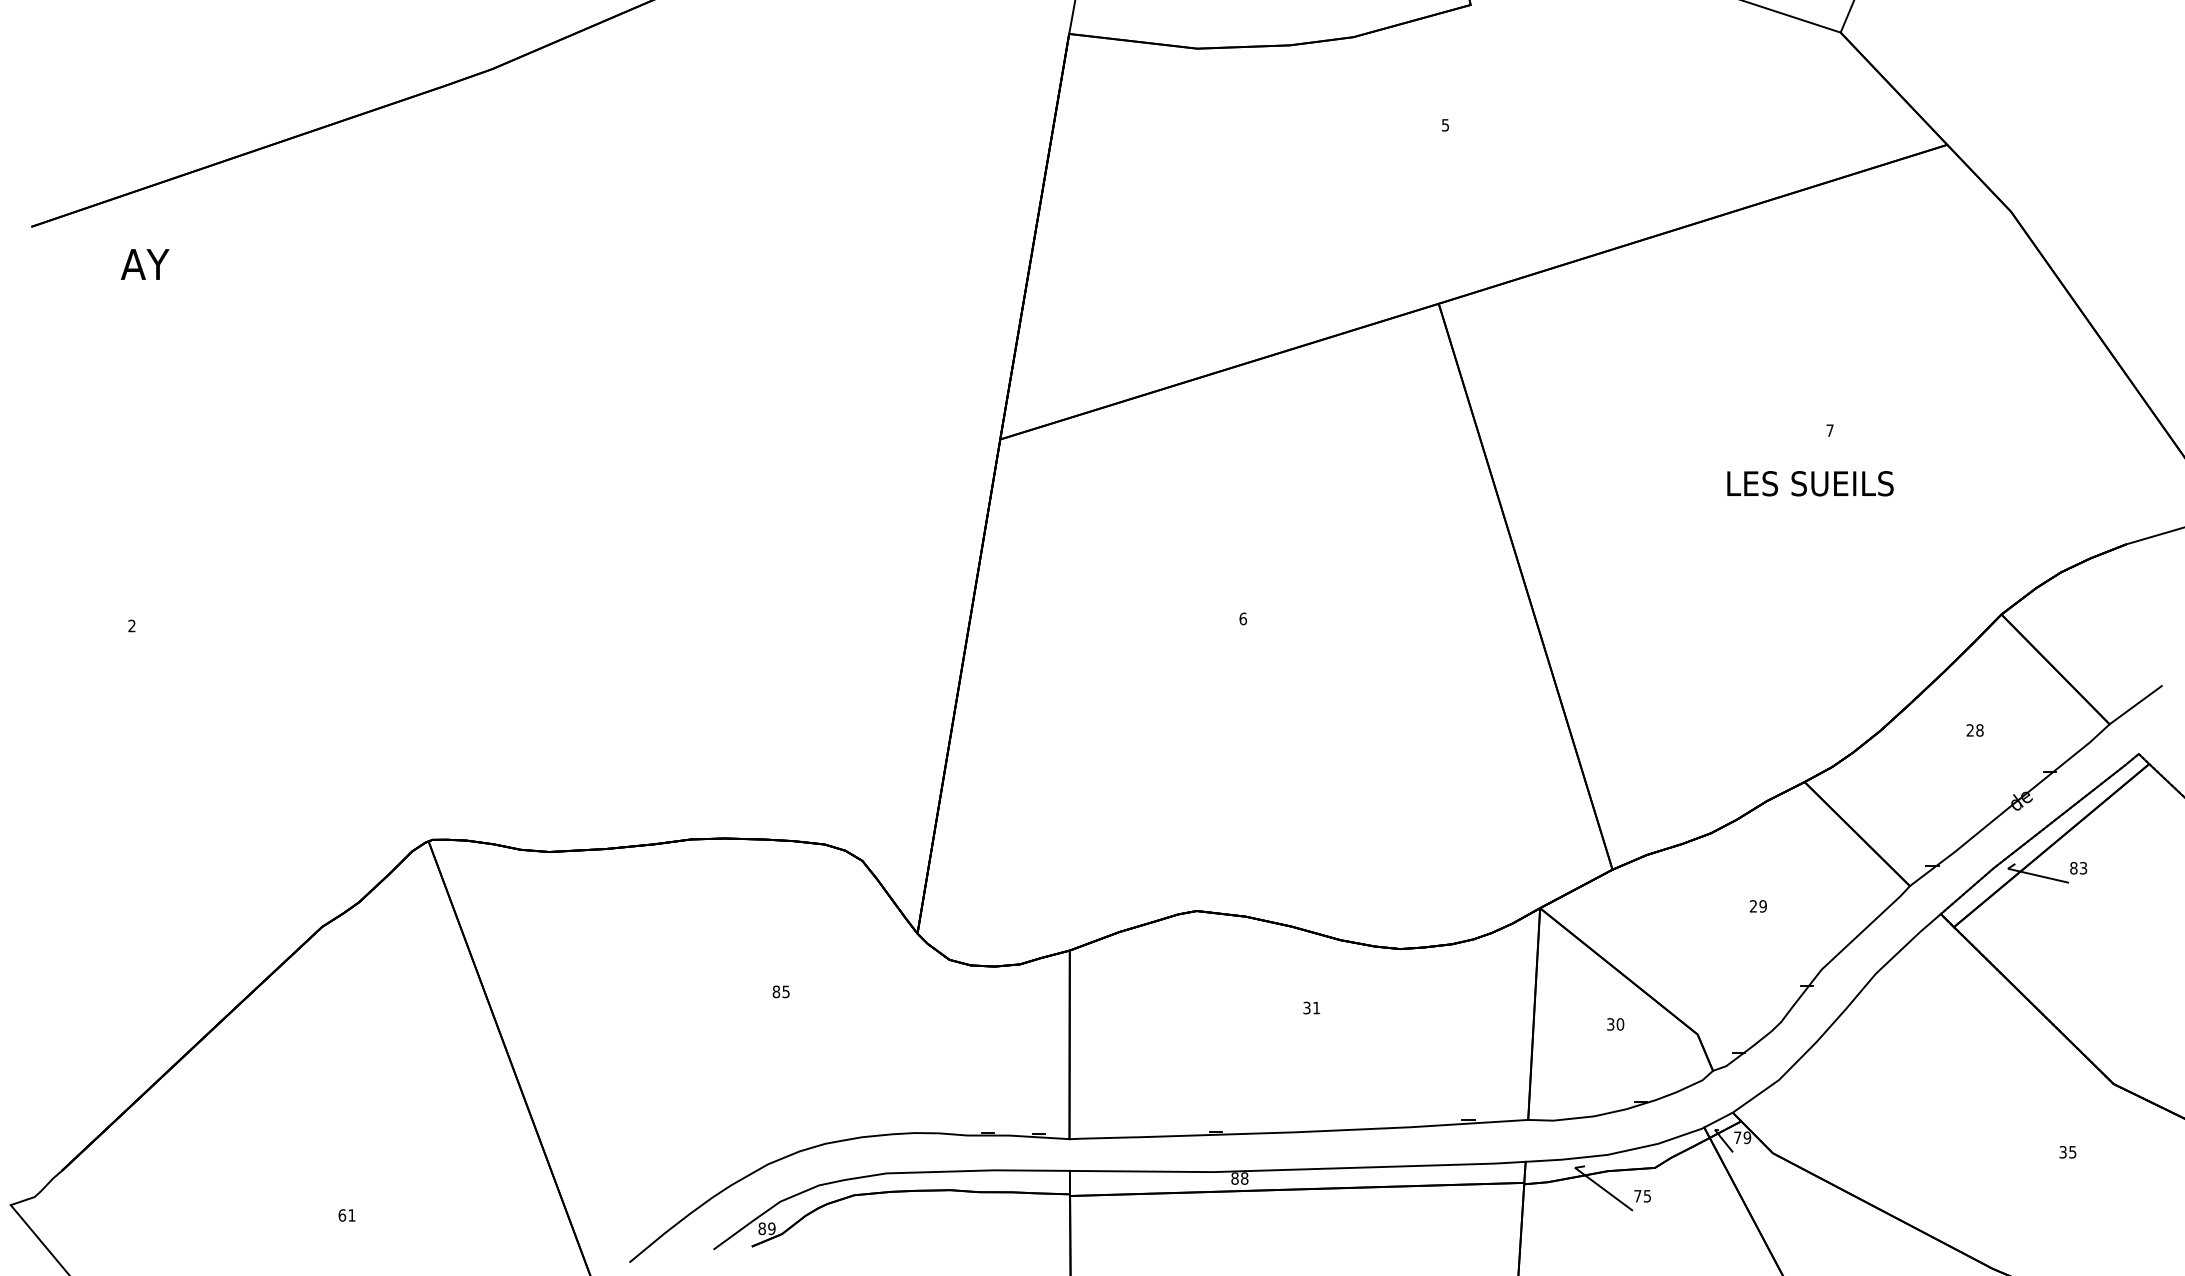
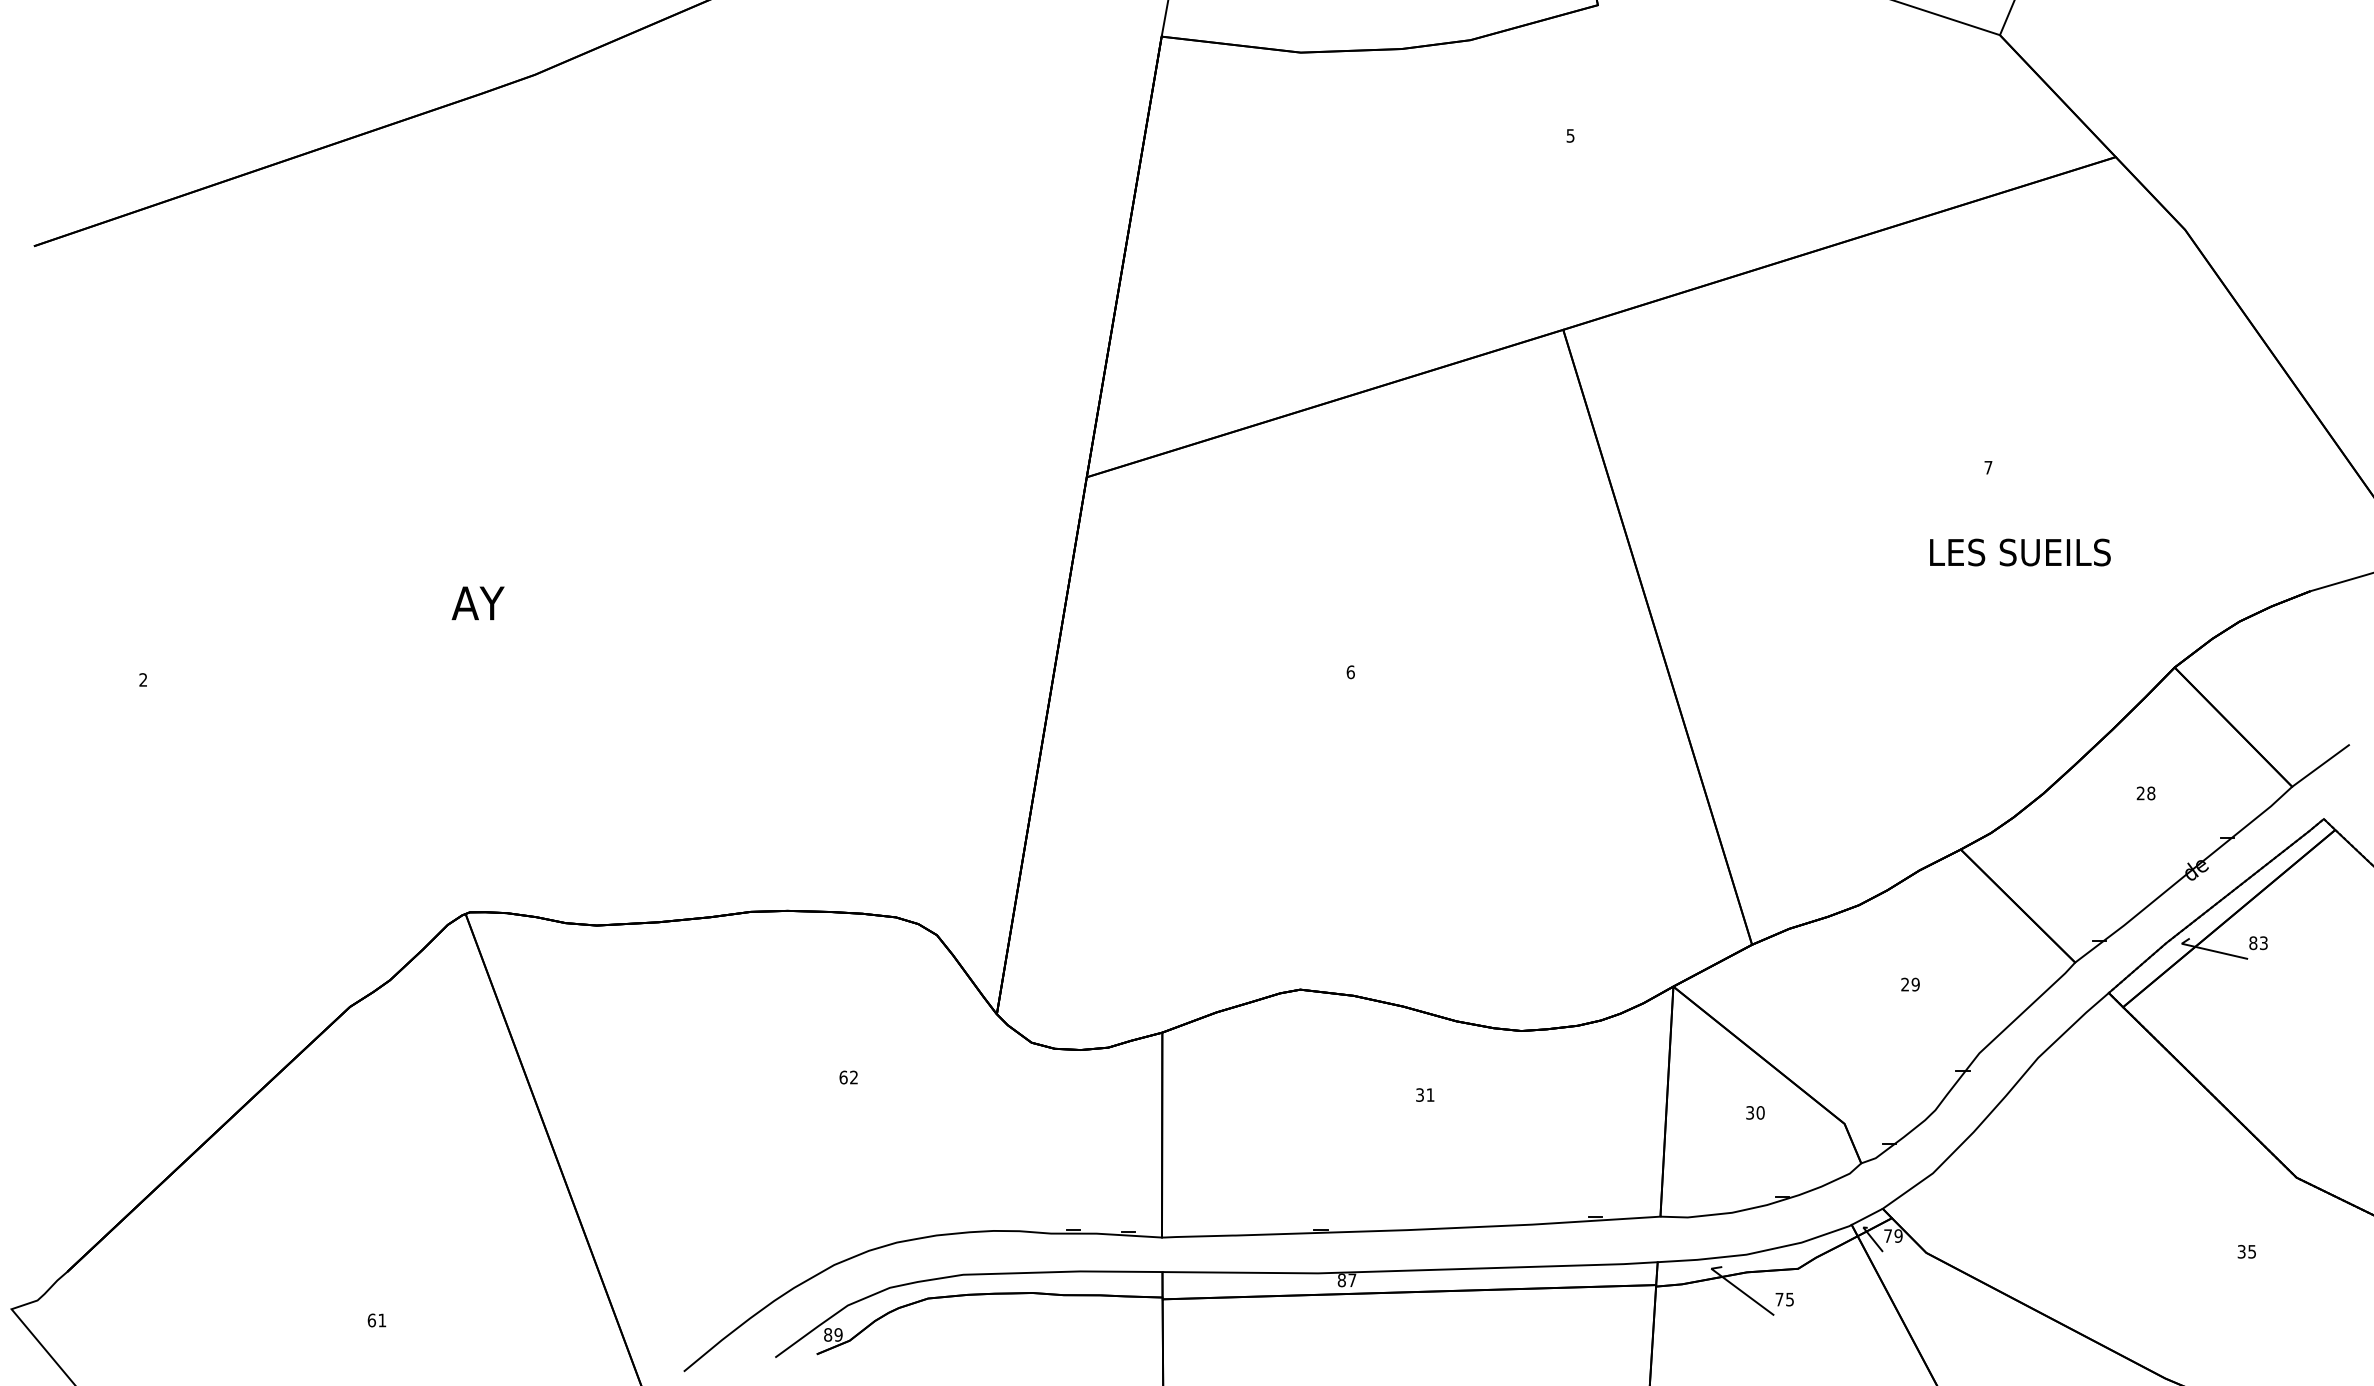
text: (144, 264) -> (477, 603), moved
text: (1810, 483) -> (2020, 552), moved
text: (780, 991) -> (847, 1077), 85 -> 62
text: (1244, 1178) -> (1352, 1280), 88 -> 87

